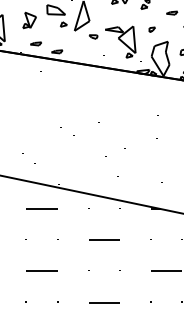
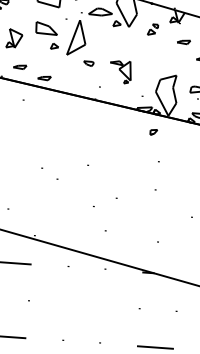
part: (151, 29) -> (152, 132), moved
part: (120, 41) -> (120, 71), size x0.6
line: (104, 239) -> (84, 304), removed

